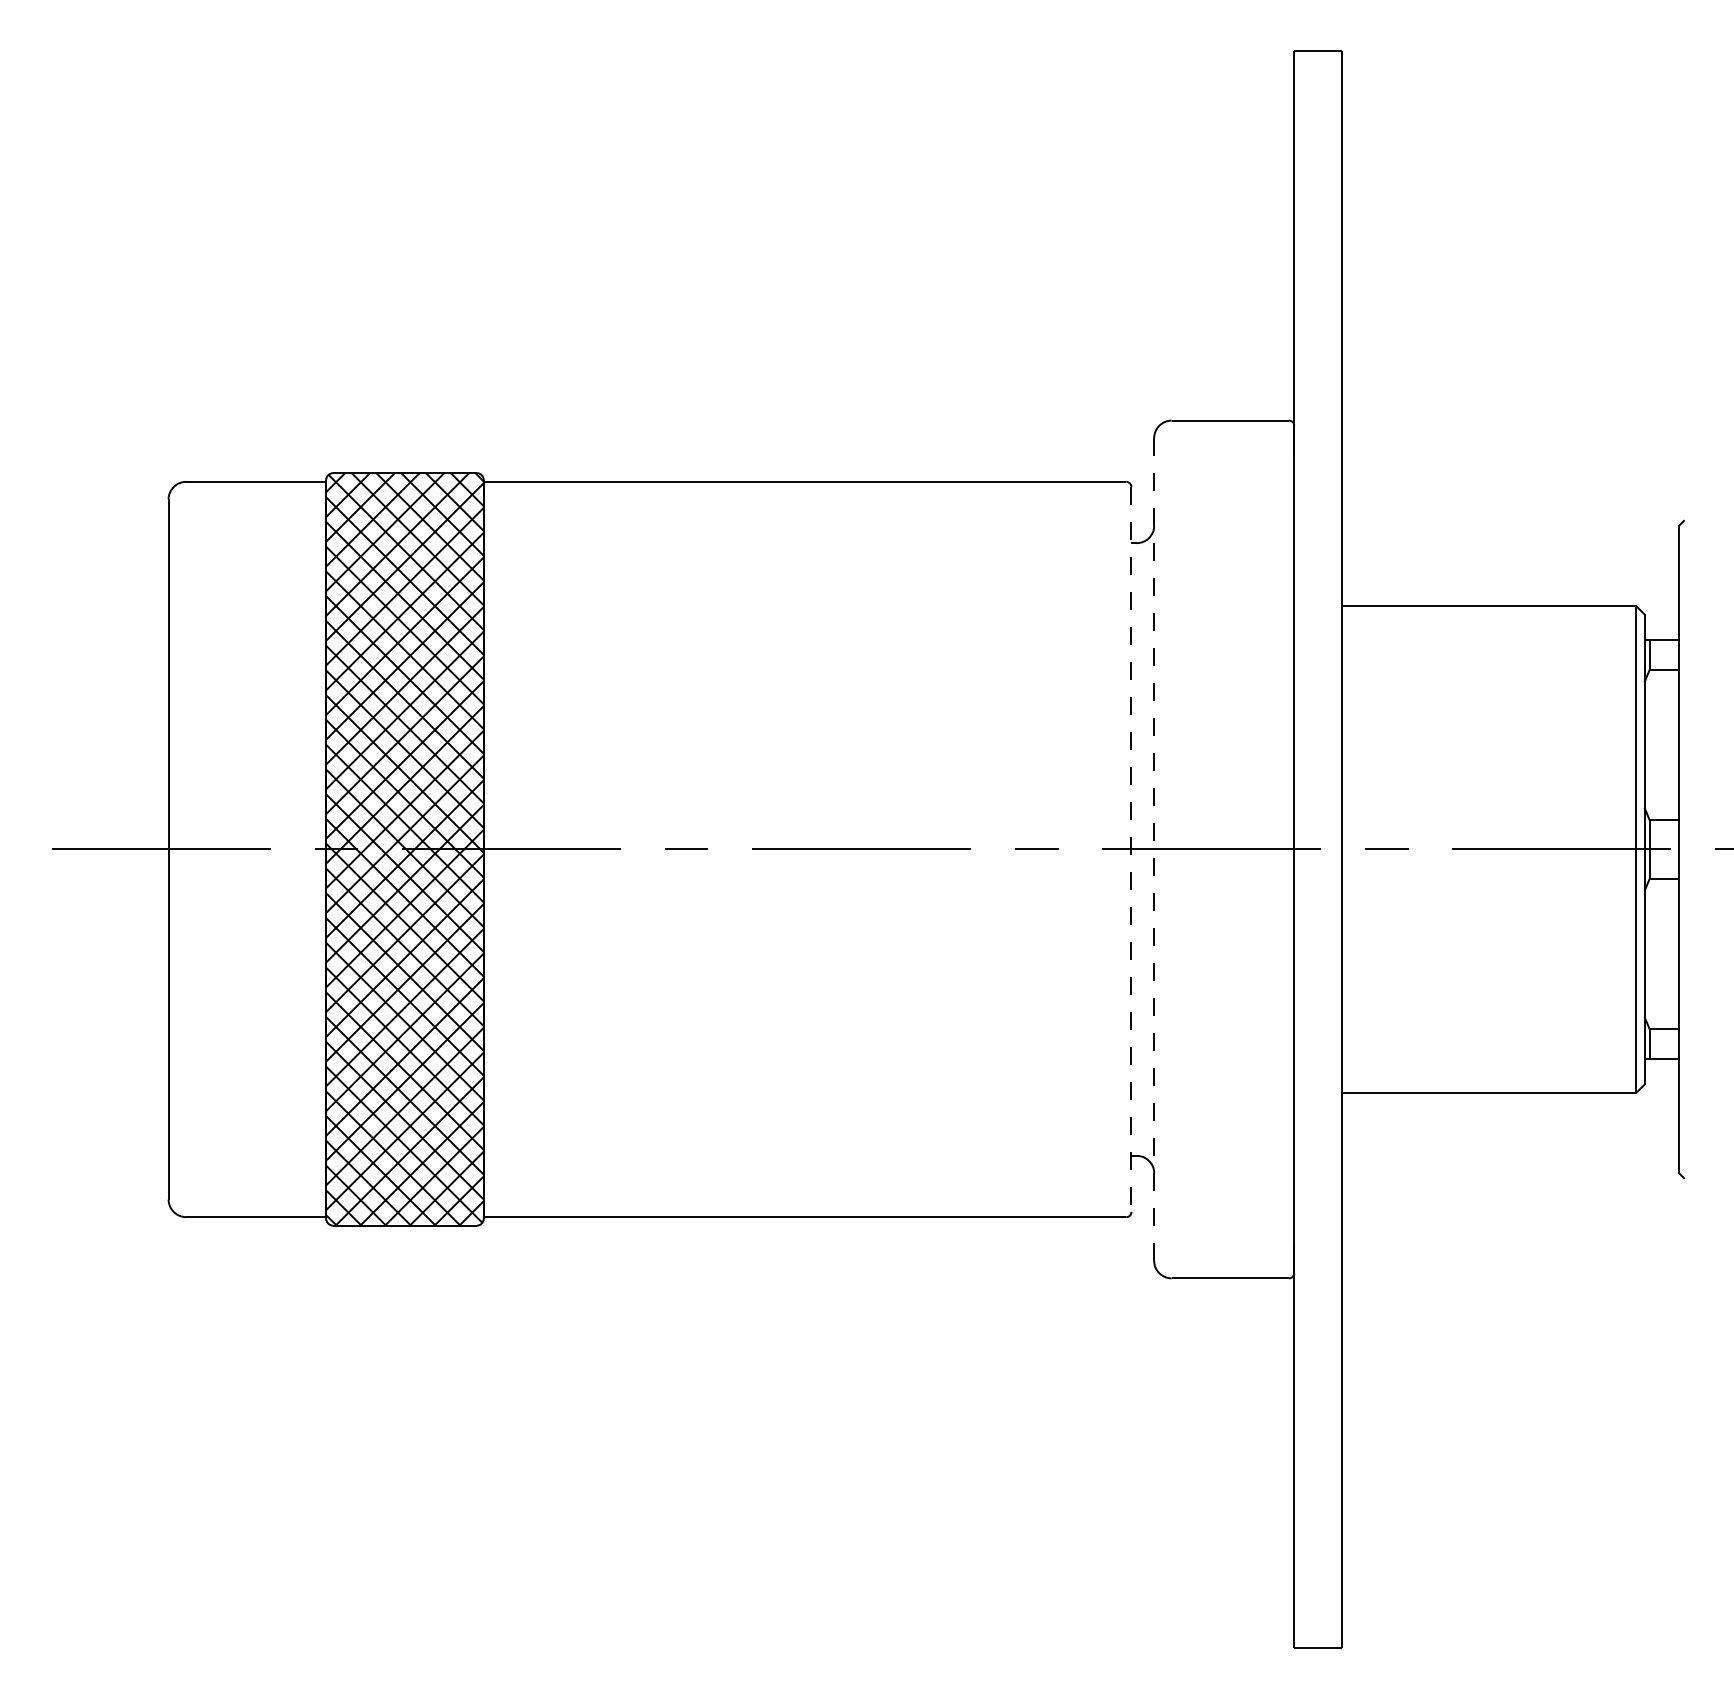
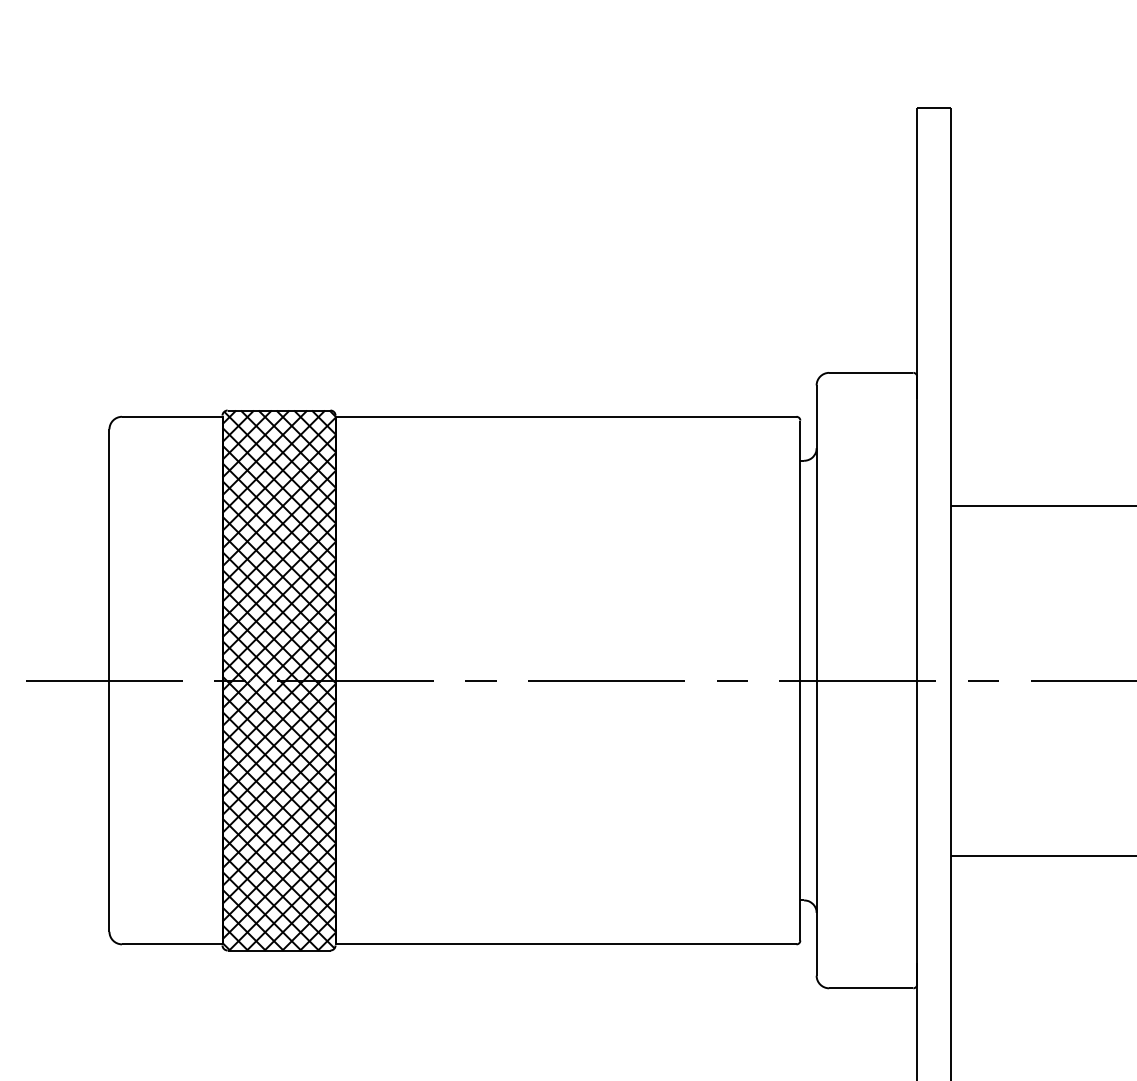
line: (1154, 849) -> (816, 680), dashed -> solid
line: (1131, 850) -> (800, 681), dashed -> solid

